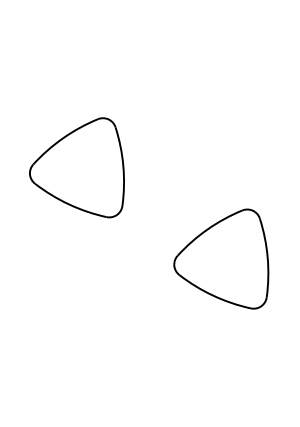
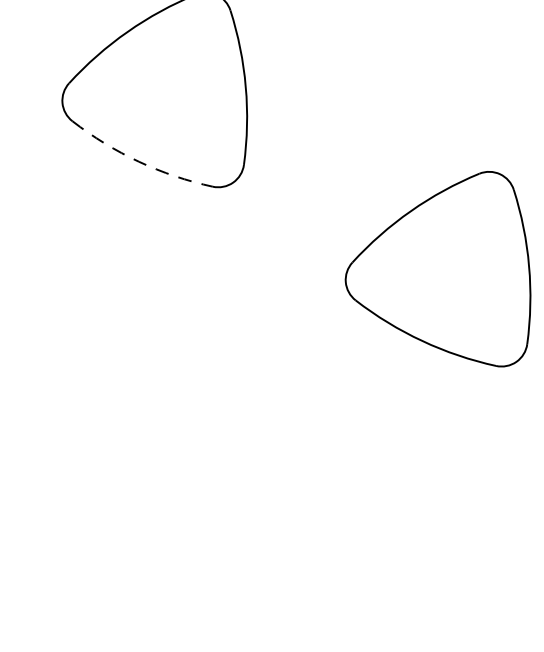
arc: (68, 204) -> (138, 161), solid -> dashed

